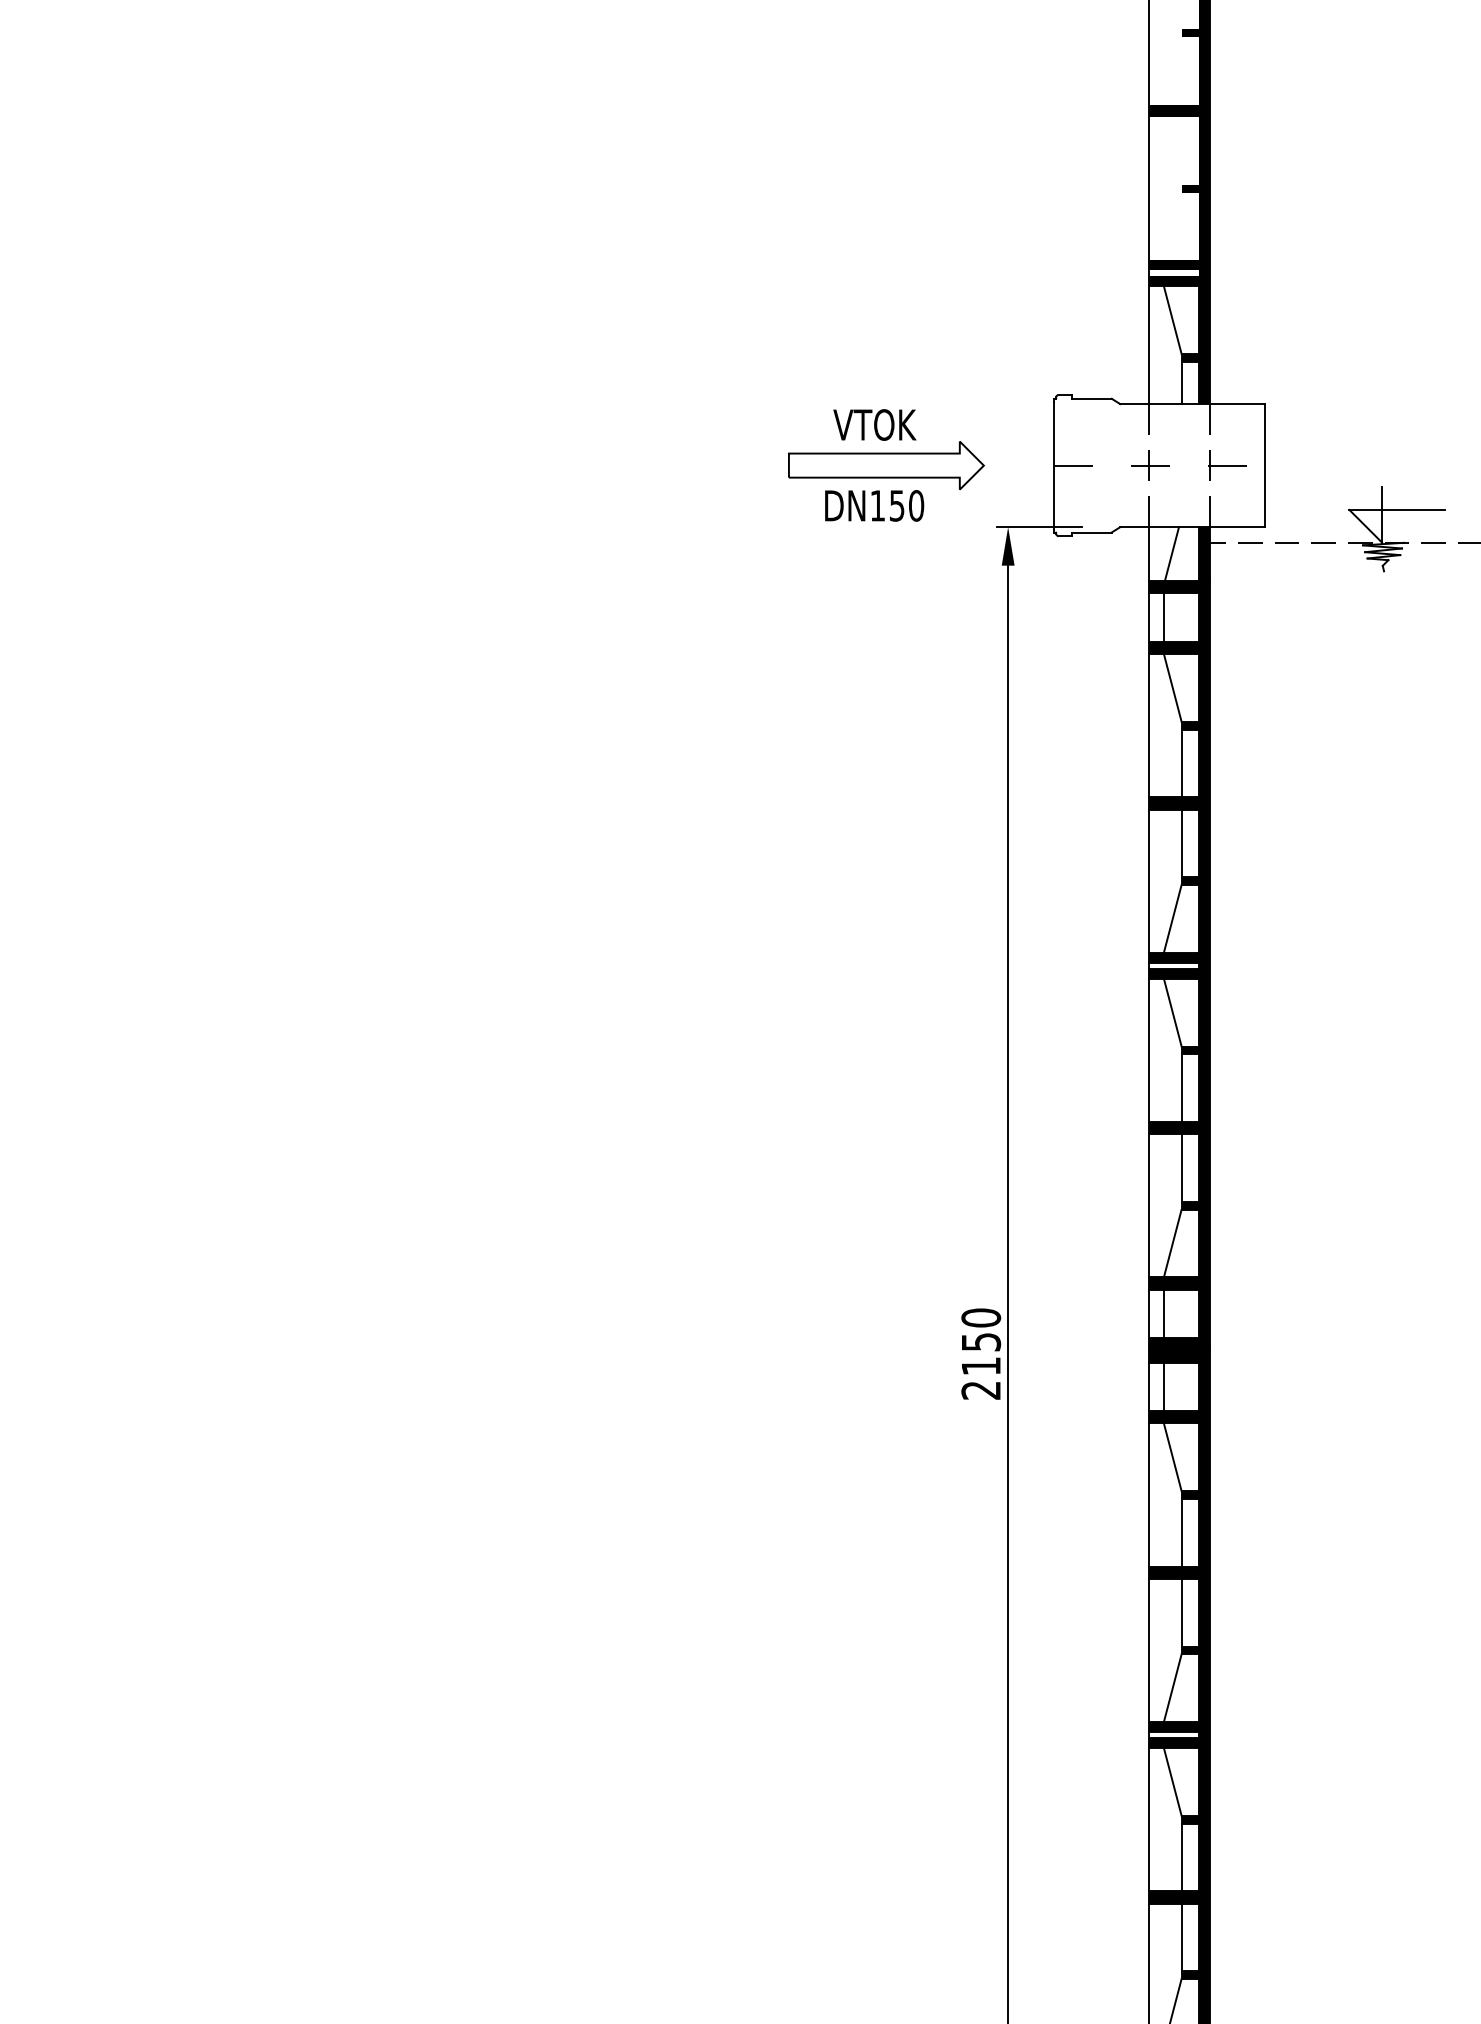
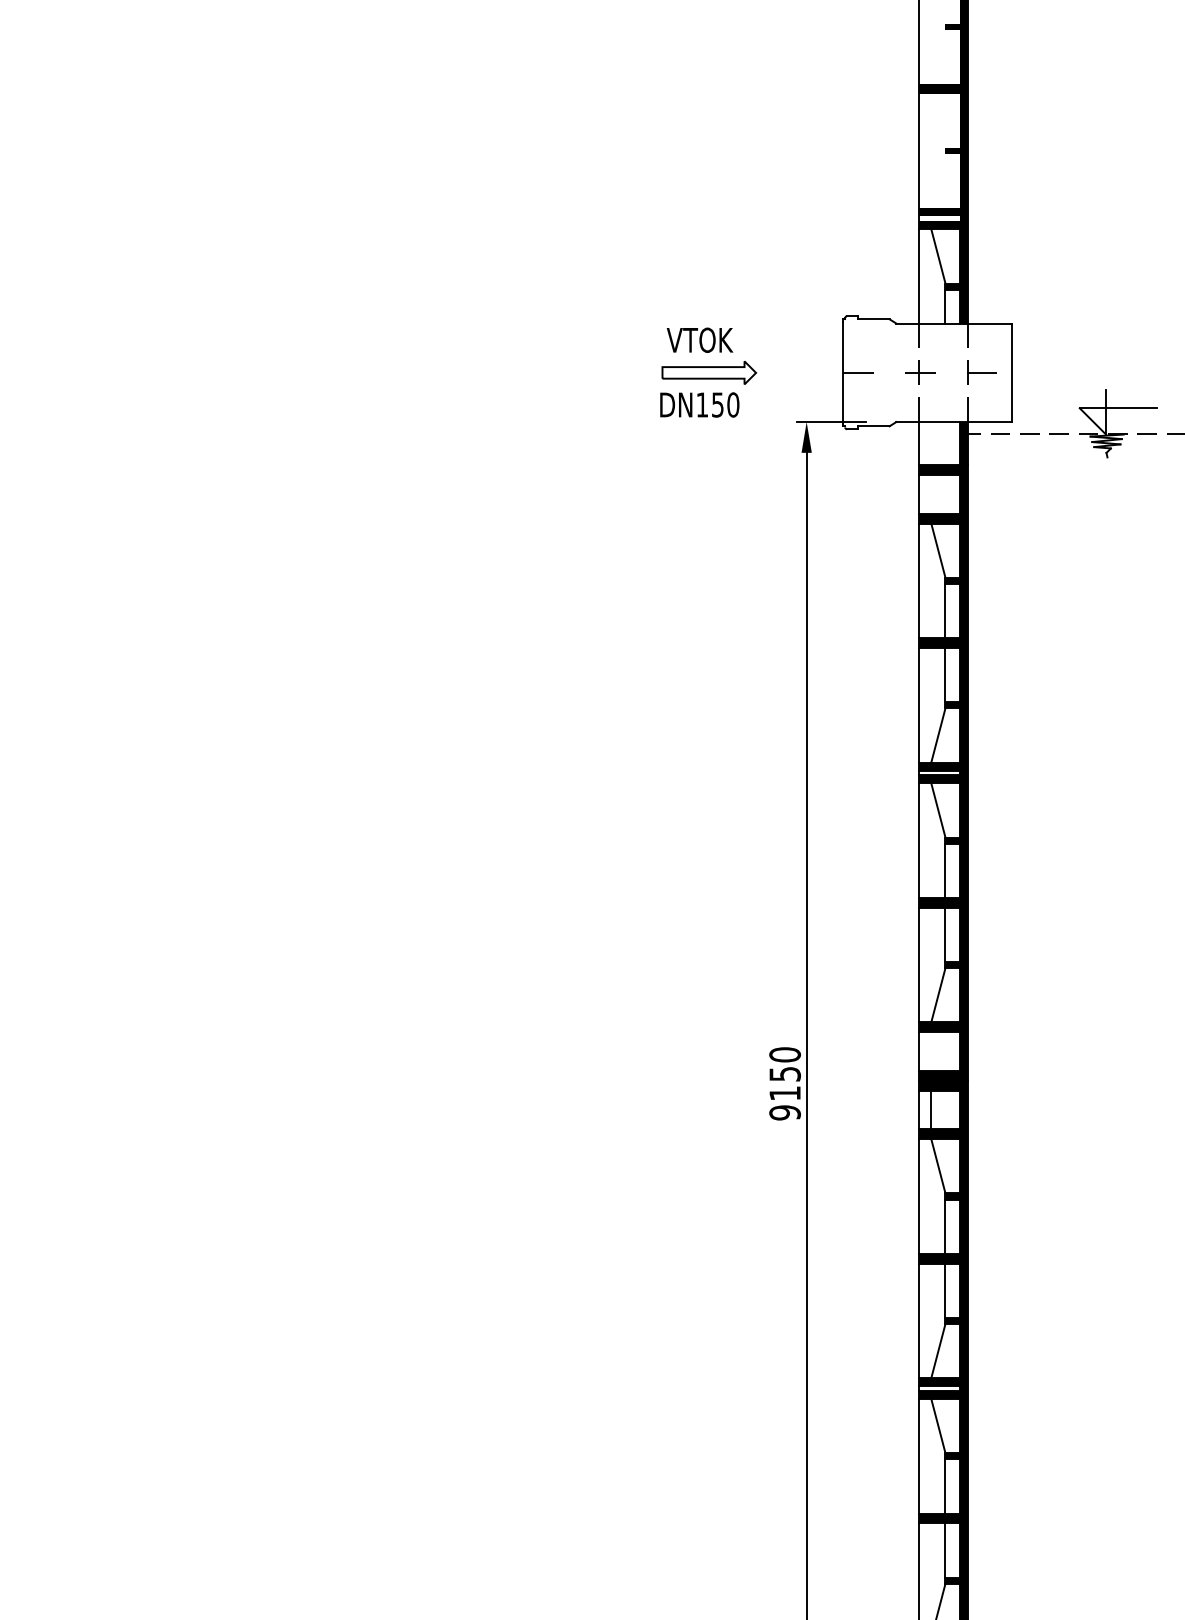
part: (886, 465) -> (709, 372), size x0.6
line: (1171, 554) -> (937, 443), removed
line: (1163, 617) -> (930, 494), removed
line: (1163, 1313) -> (930, 1051), removed
text: (981, 1390) -> (785, 1112), 2150 -> 9150

